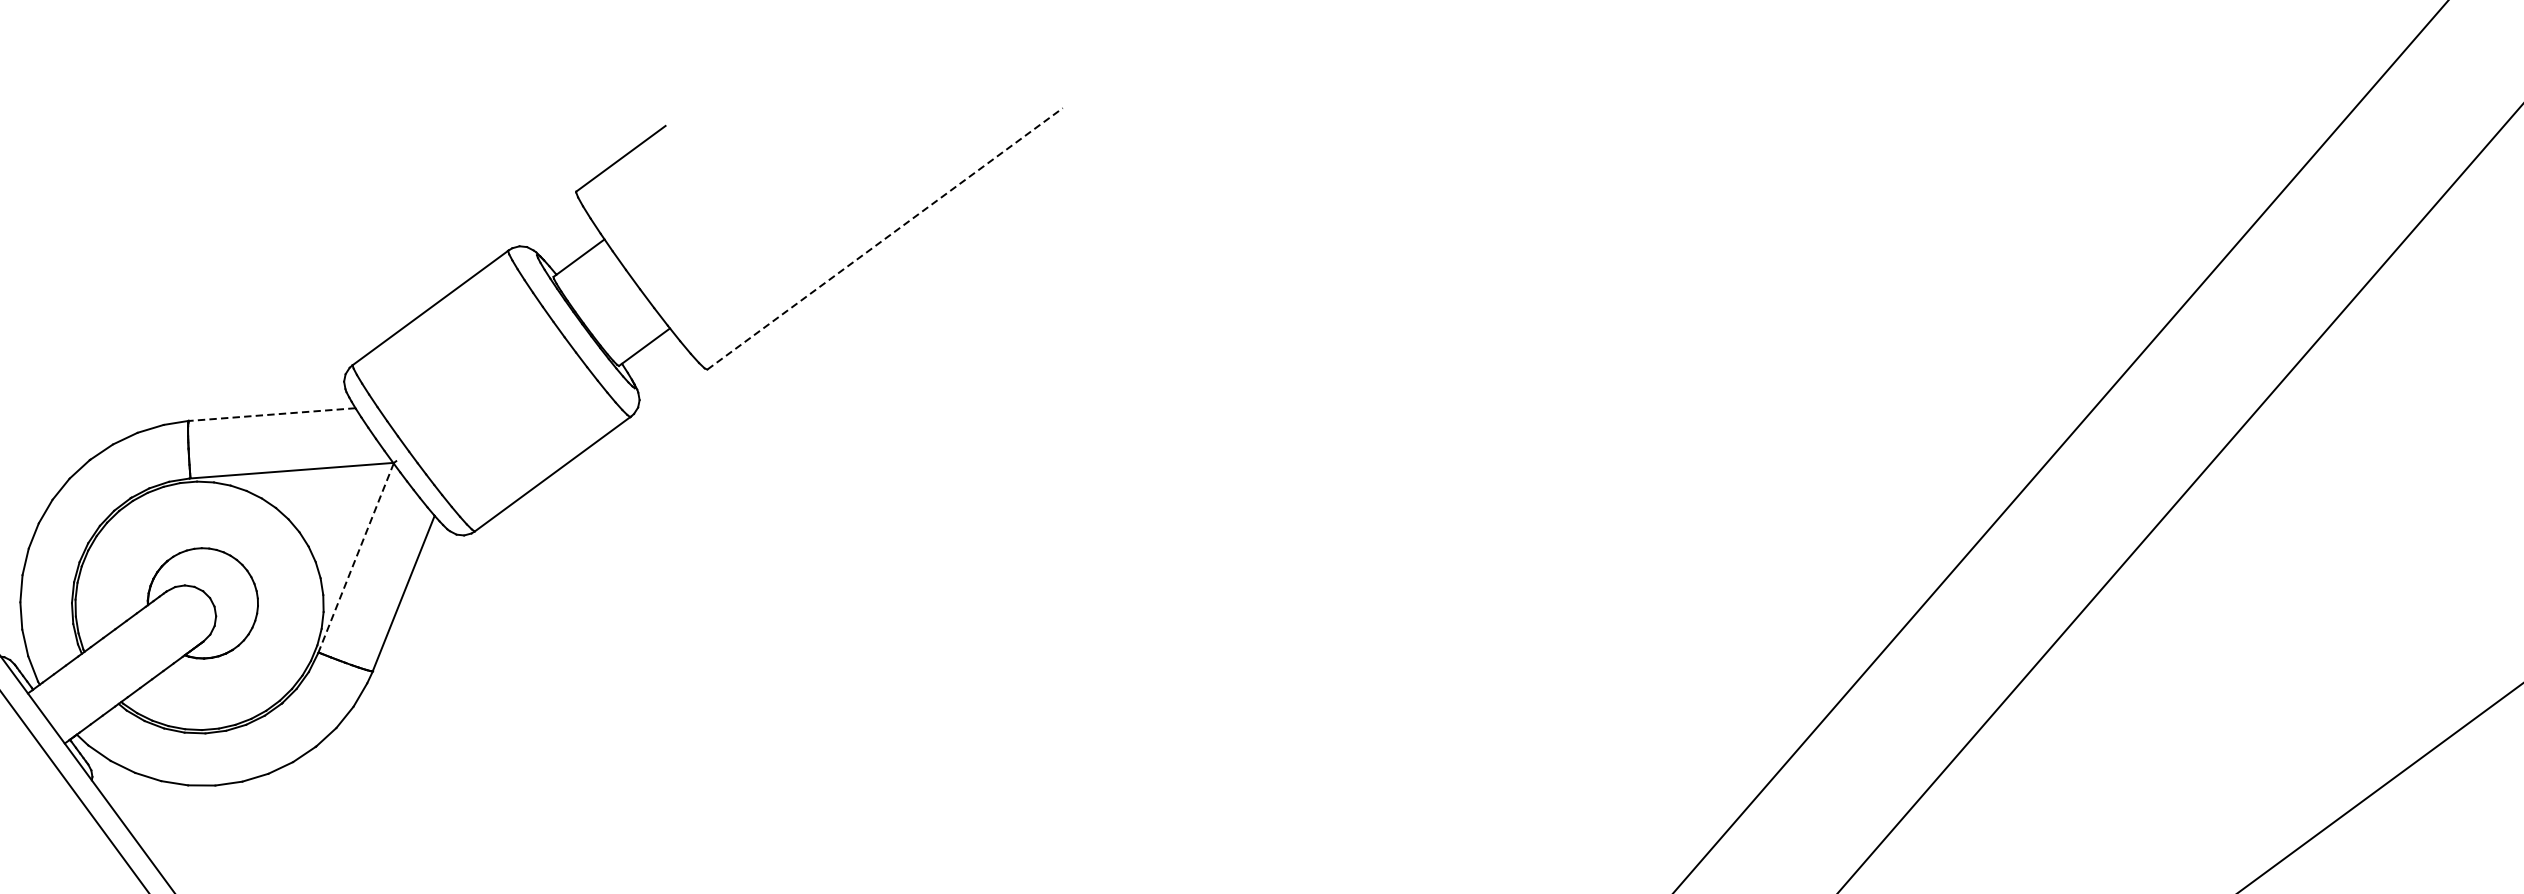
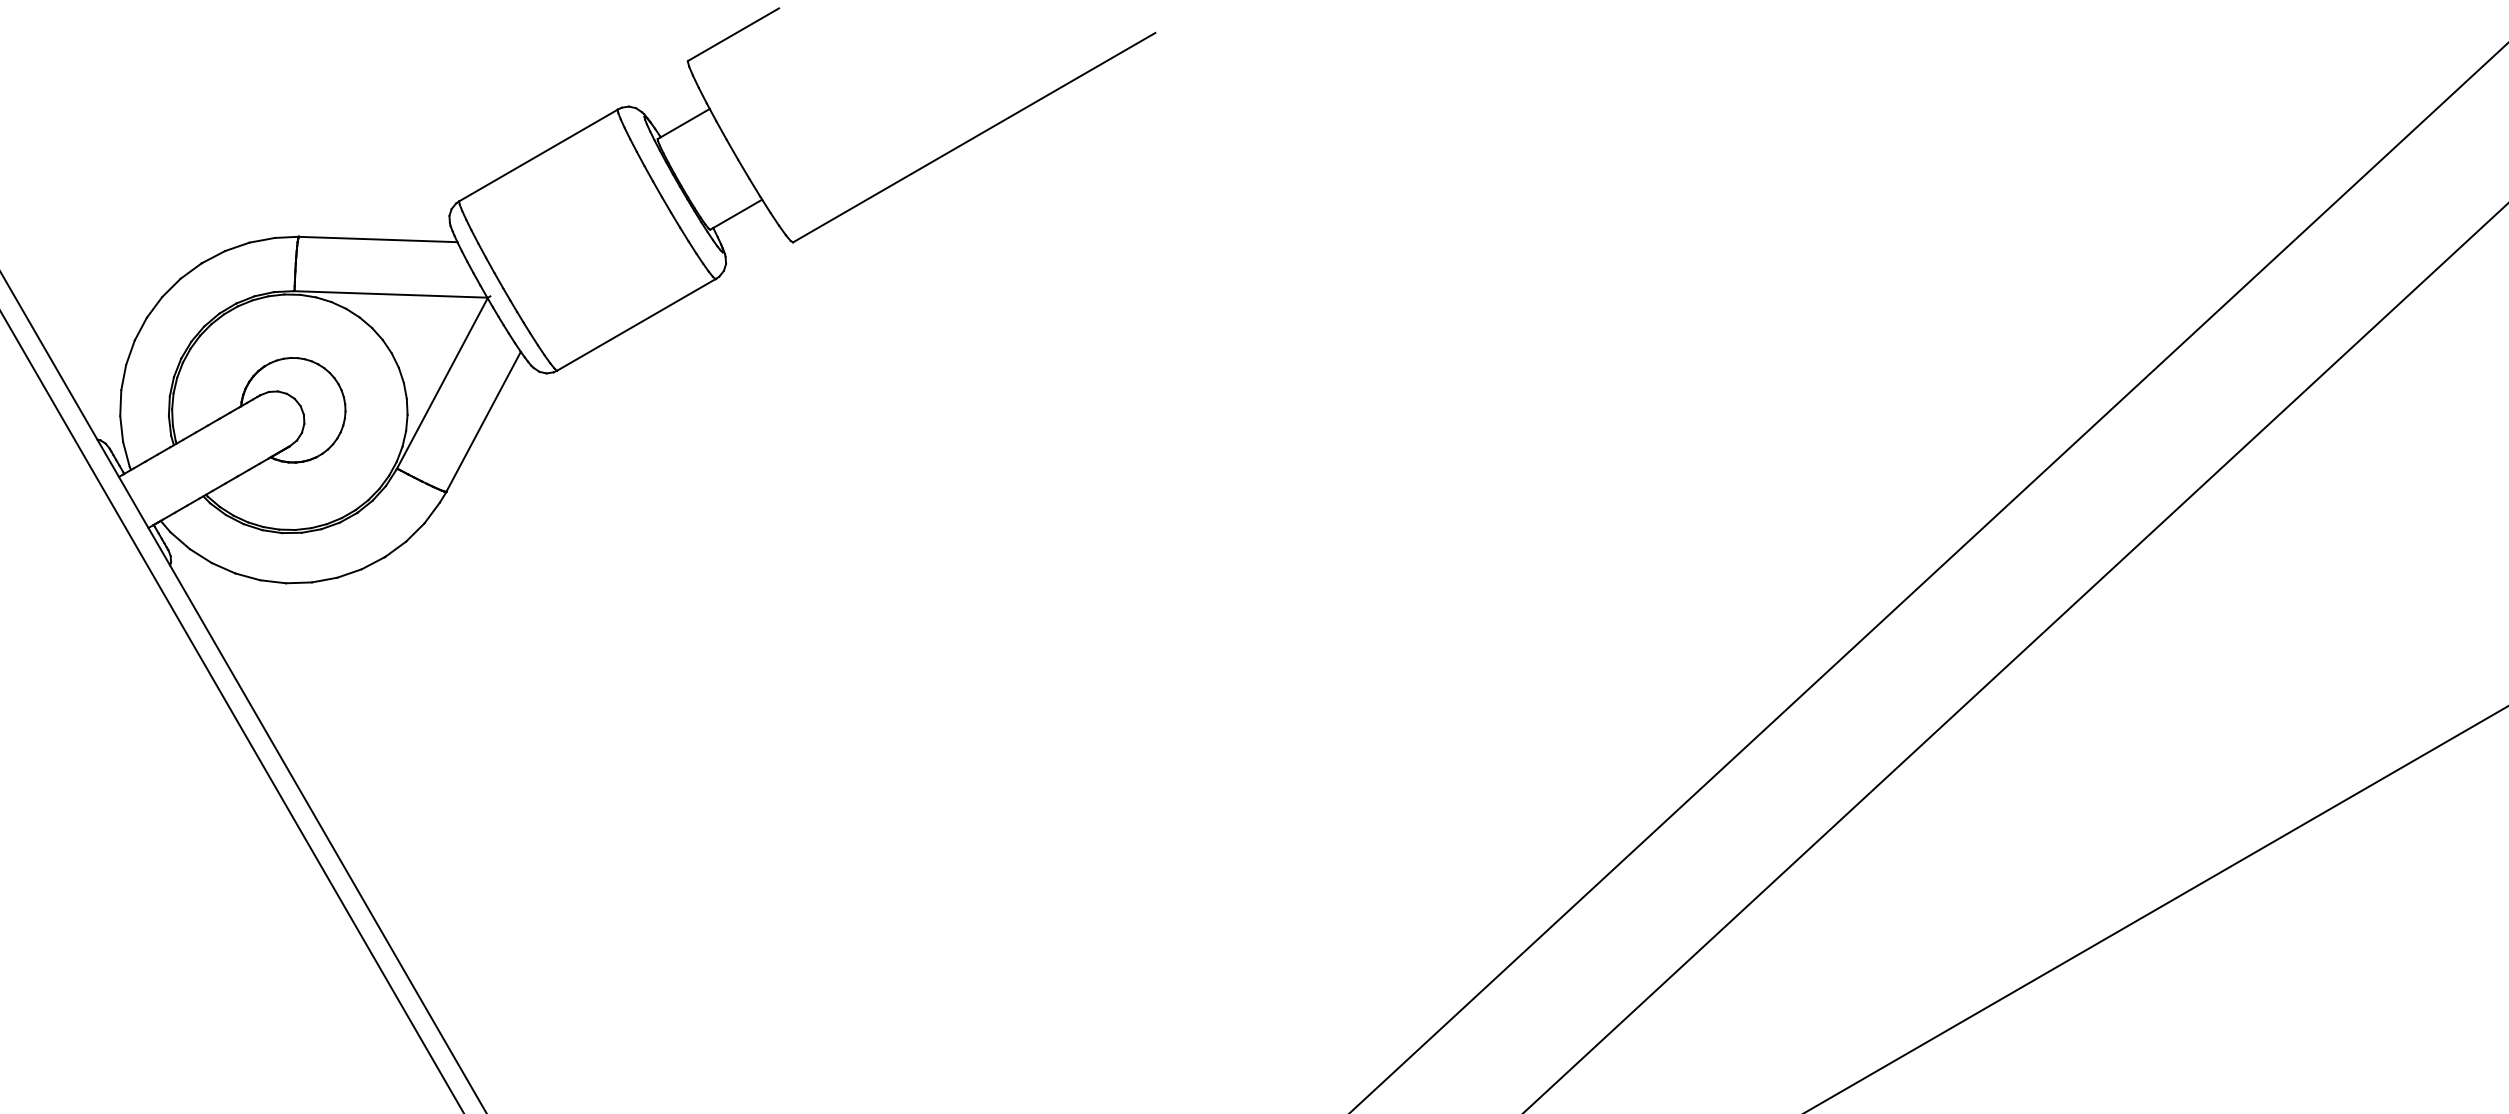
line: (885, 238) -> (974, 137), dashed -> solid
line: (271, 414) -> (377, 239), dashed -> solid
line: (356, 558) -> (442, 383), dashed -> solid

